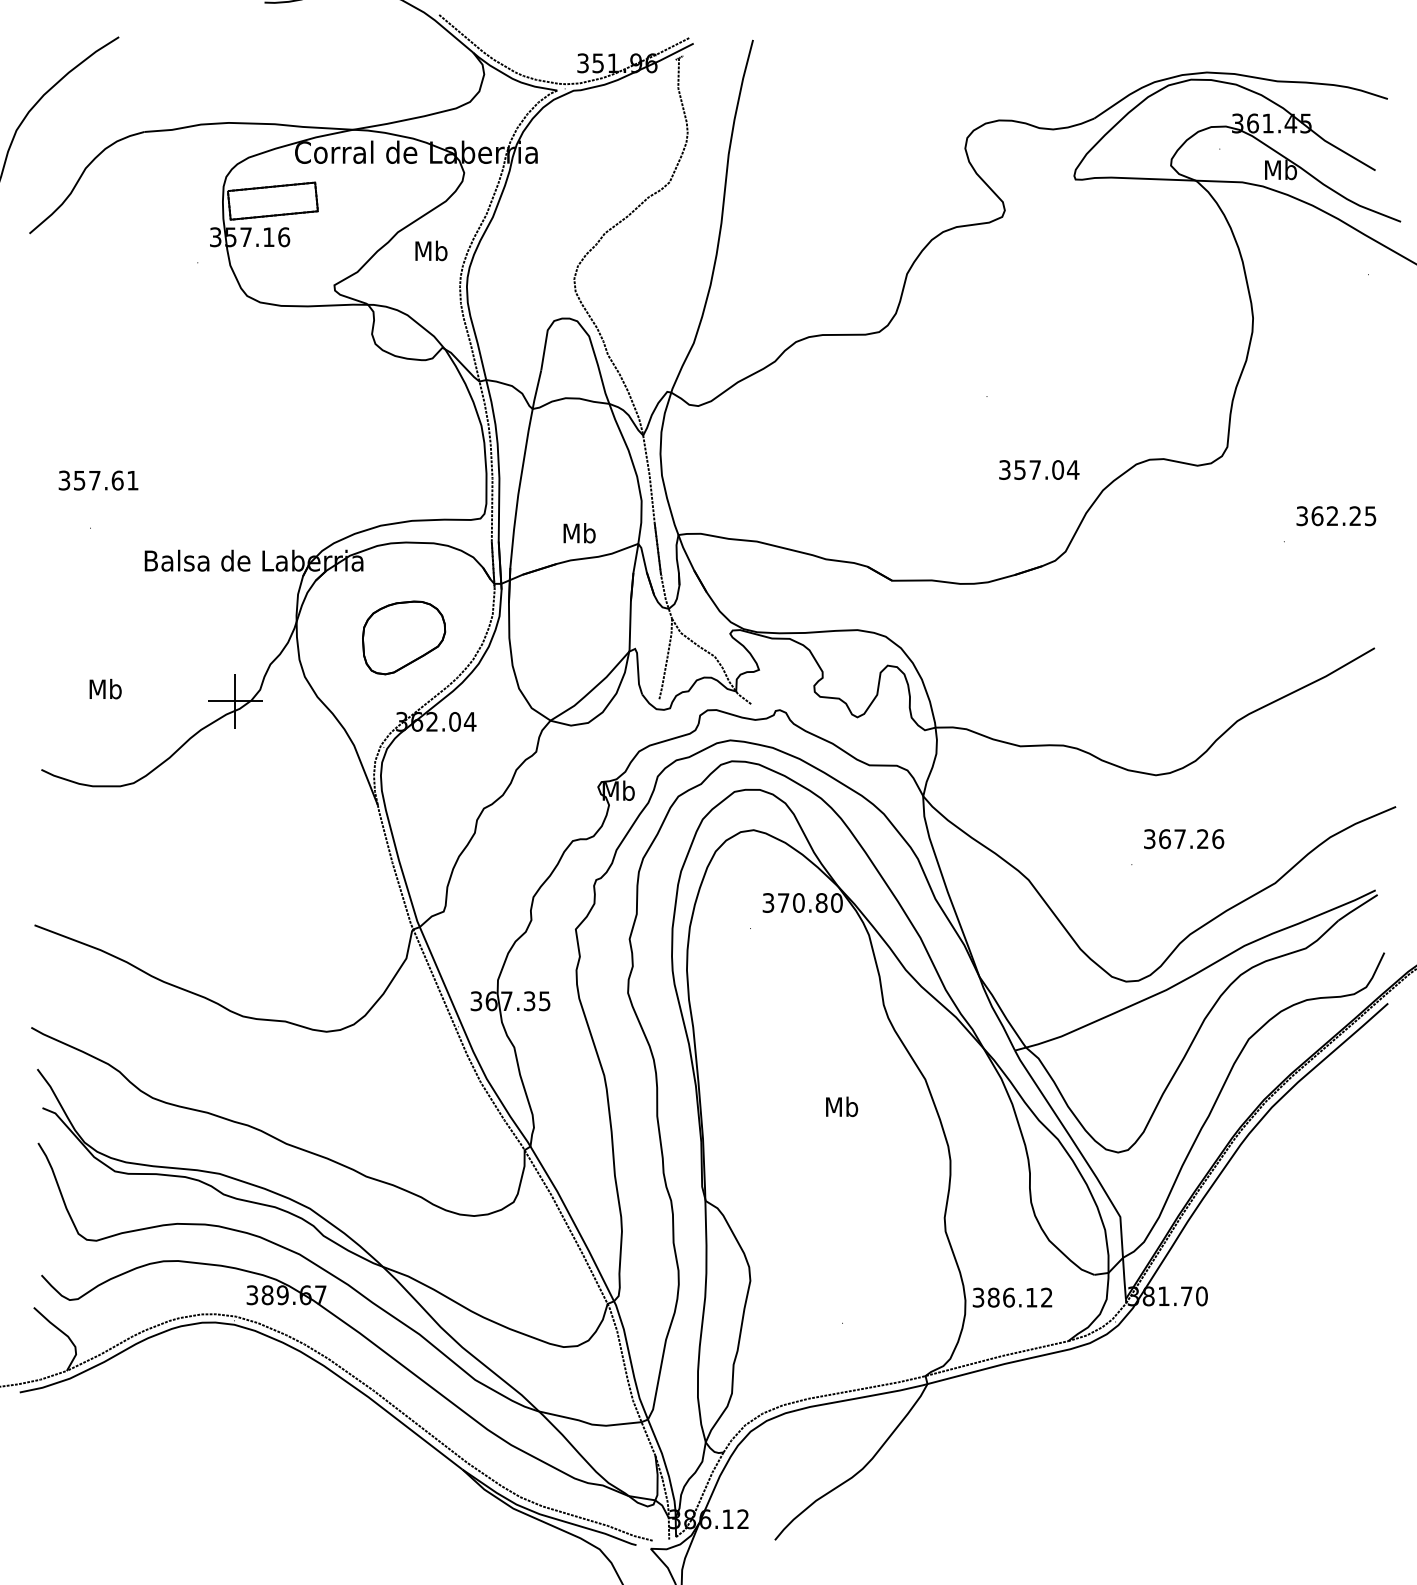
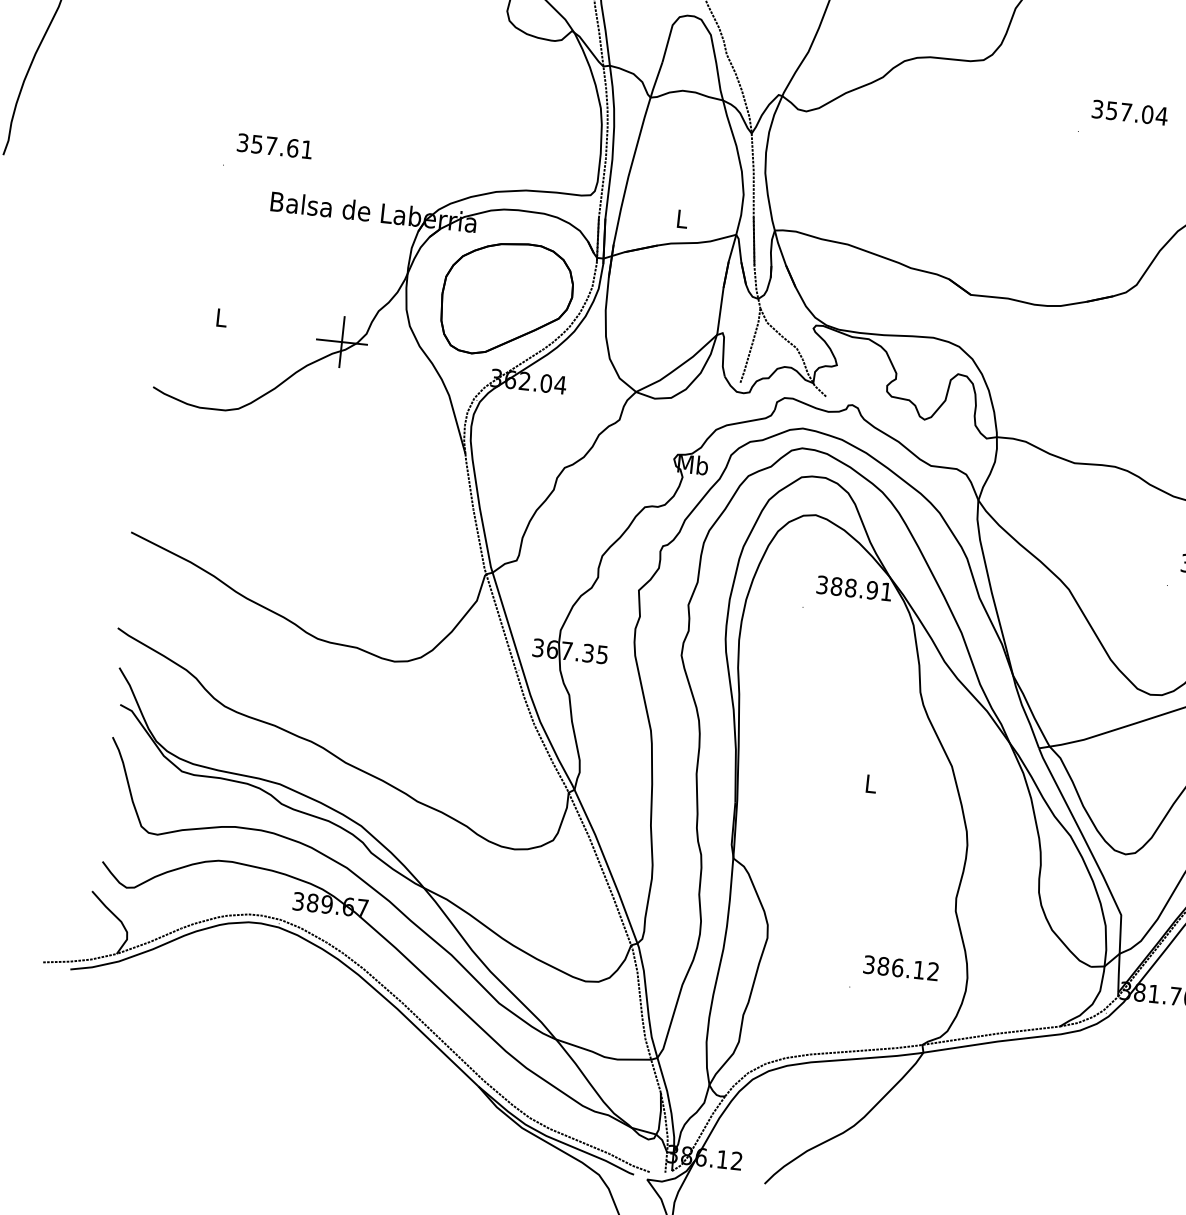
text: (1039, 469) -> (1130, 112), moved
text: (98, 480) -> (274, 146), moved
text: (579, 533) -> (682, 219), Mb -> L
part: (403, 637) -> (506, 299), size x1.67
text: (105, 688) -> (221, 317), Mb -> L
text: (809, 902) -> (860, 588), 370.80 -> 388.91
text: (842, 1106) -> (871, 783), Mb -> L
text: (1012, 1297) -> (901, 968), moved

